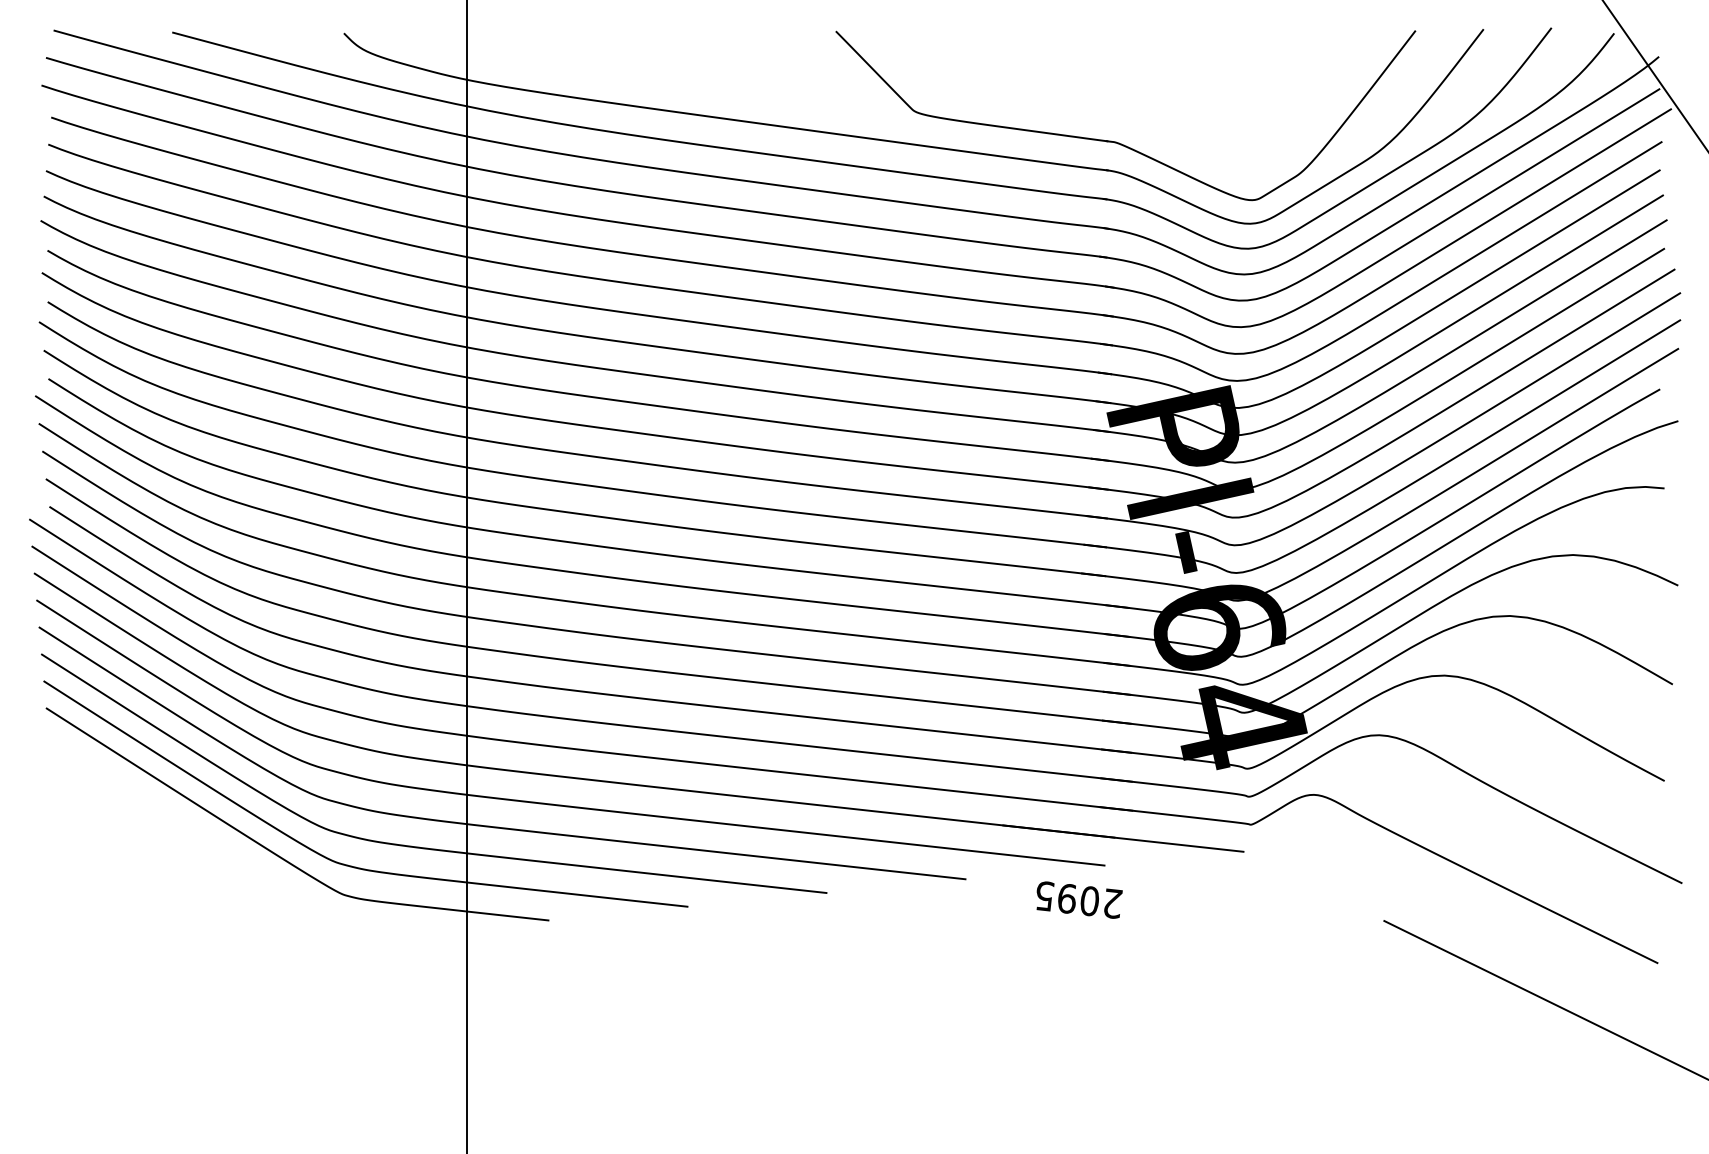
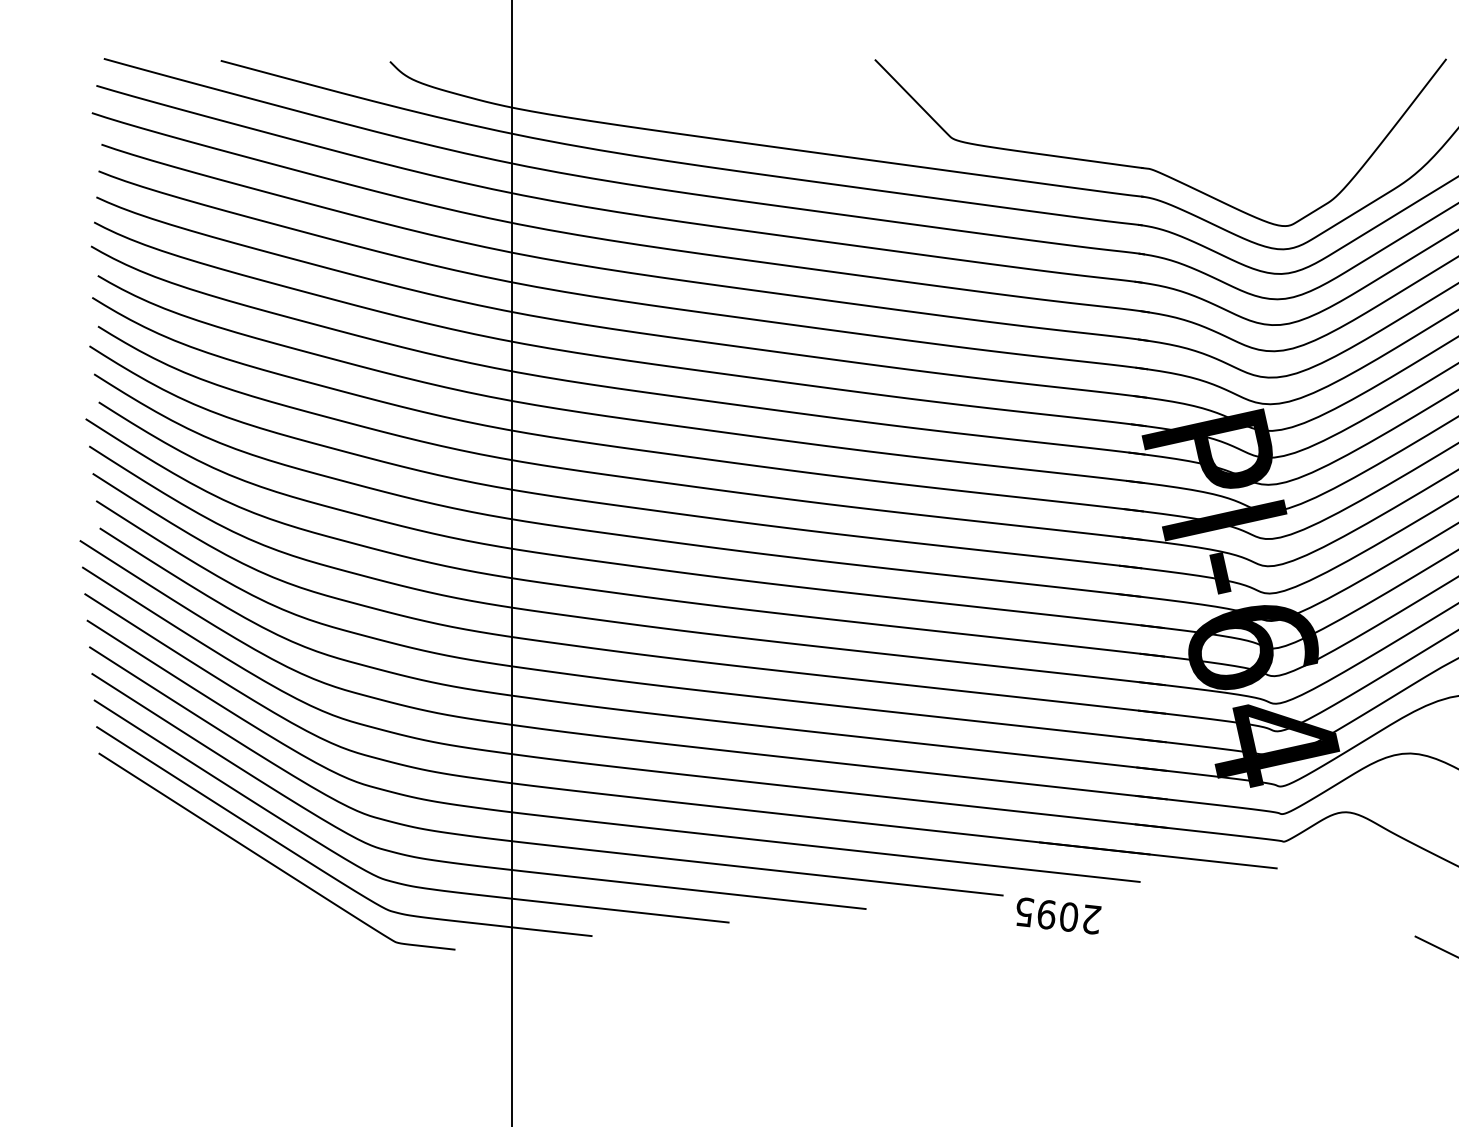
curve: (223, 845) -> (271, 862), added
text: (1079, 899) -> (1058, 915), moved

